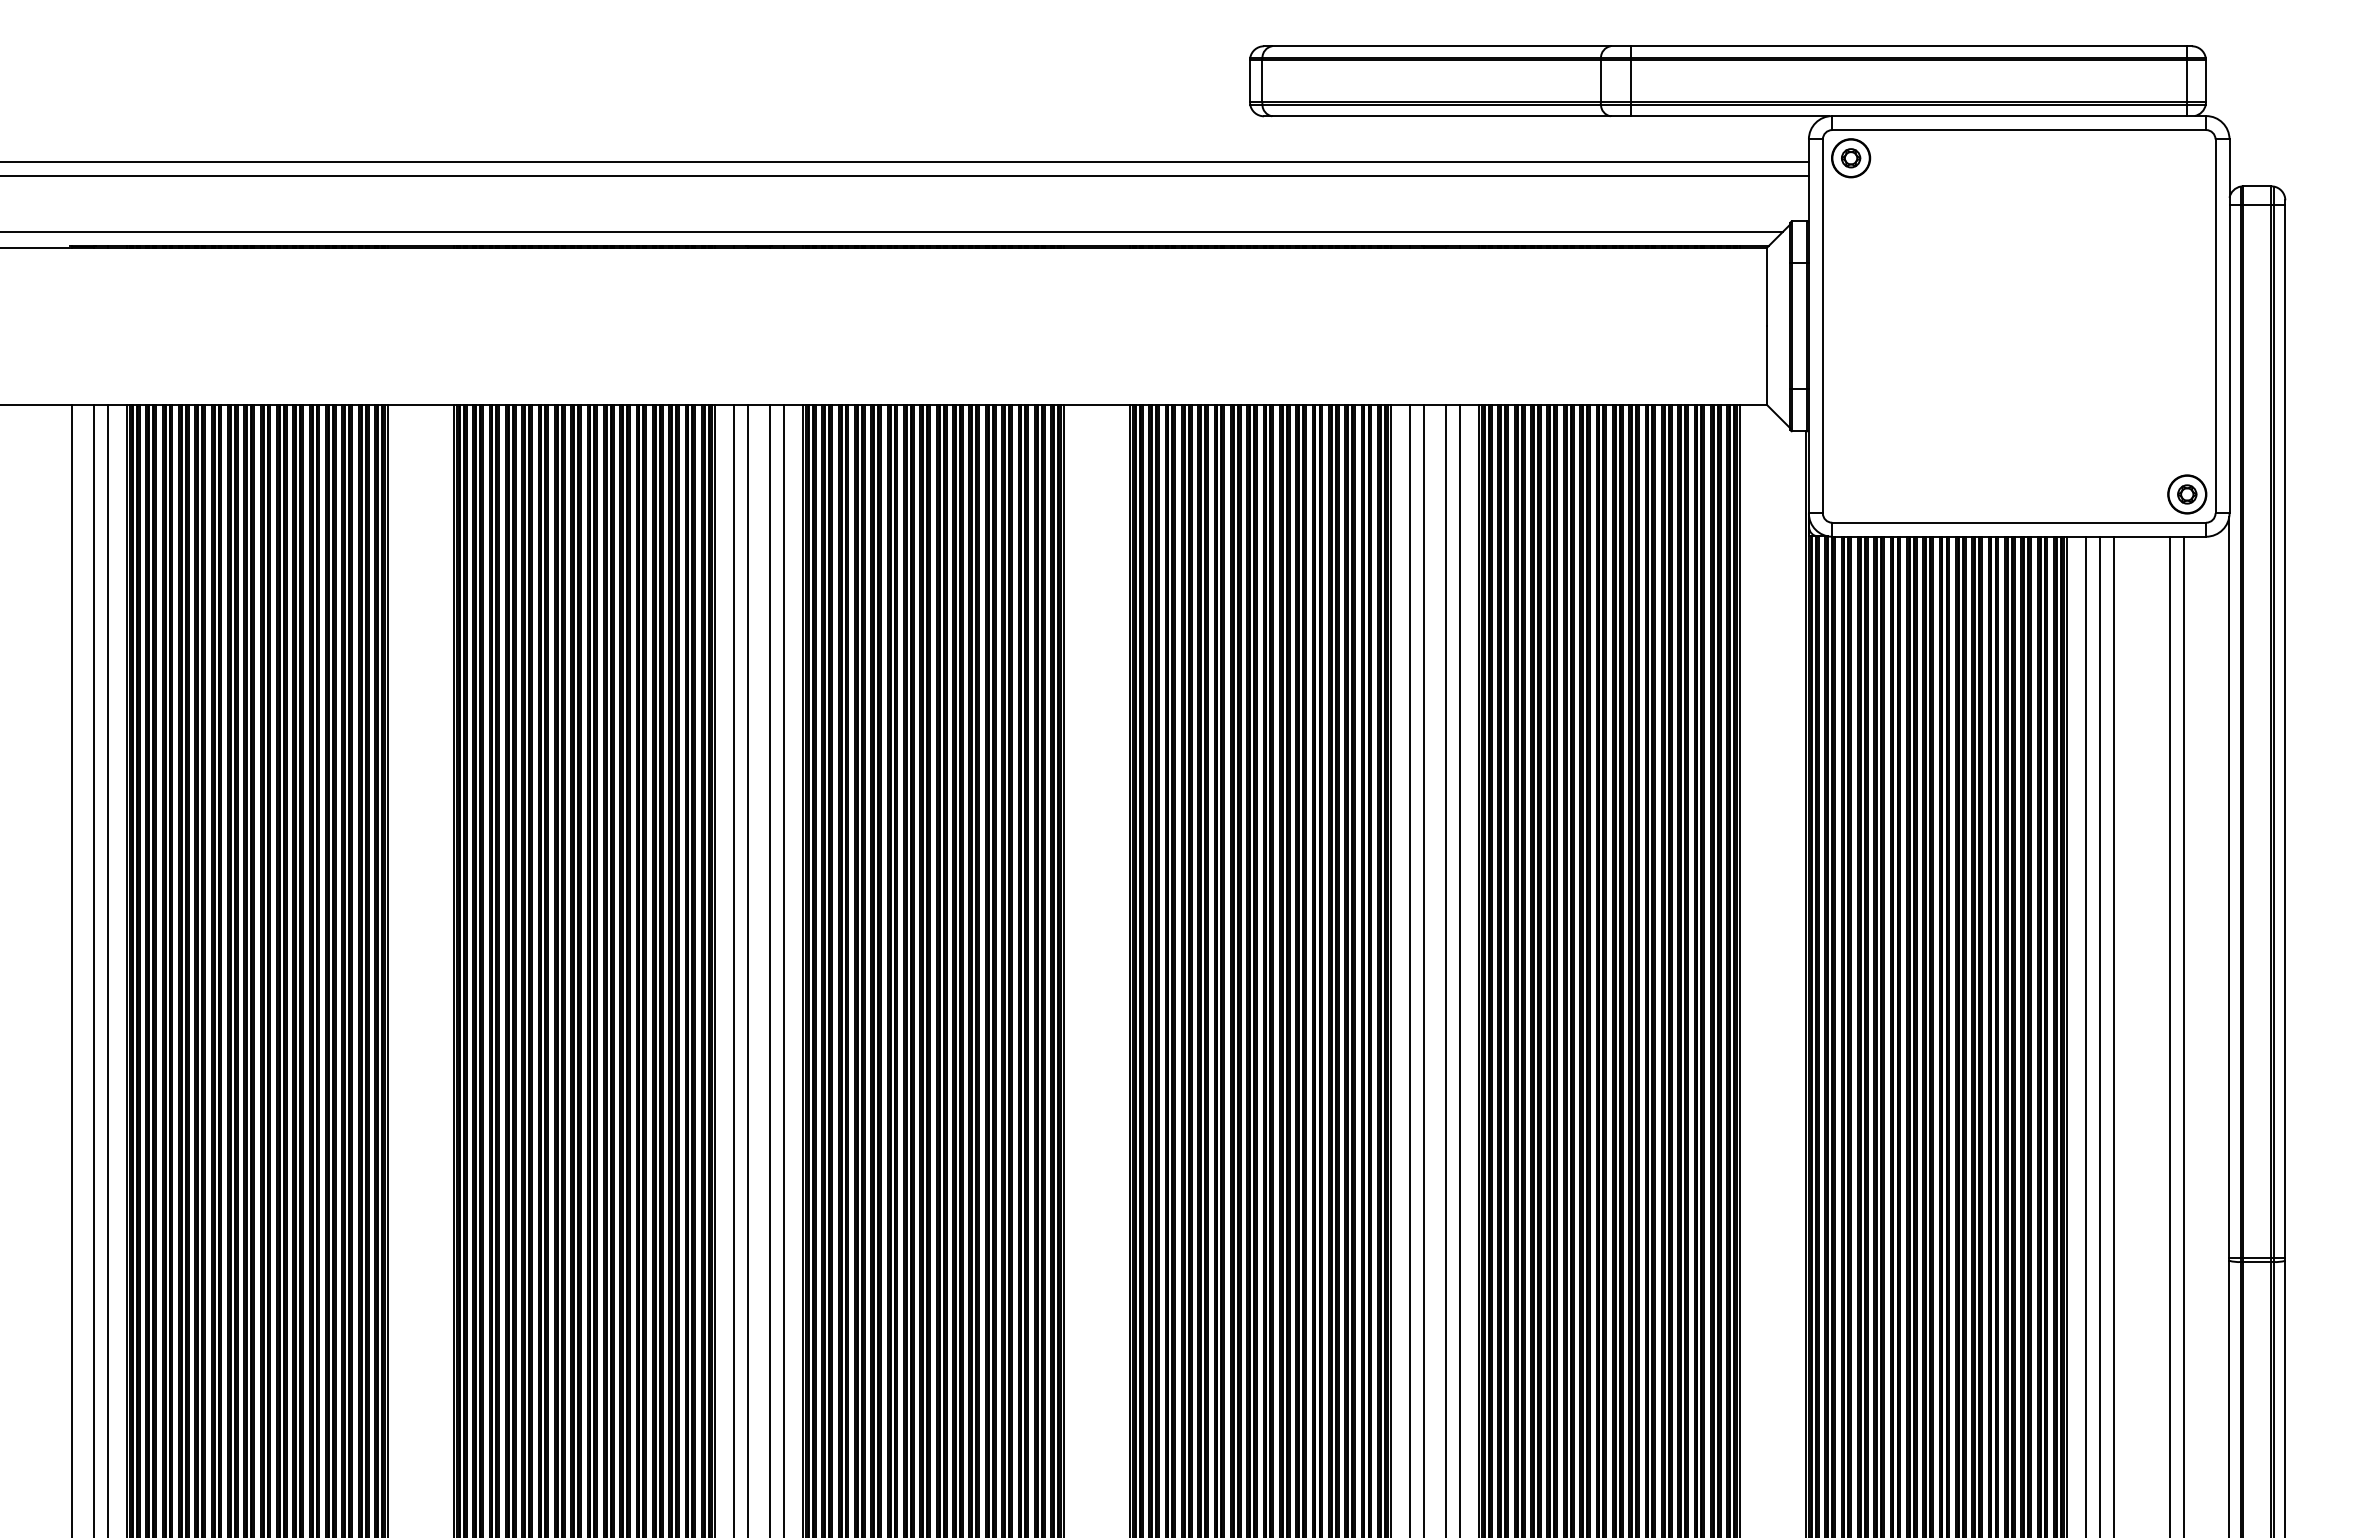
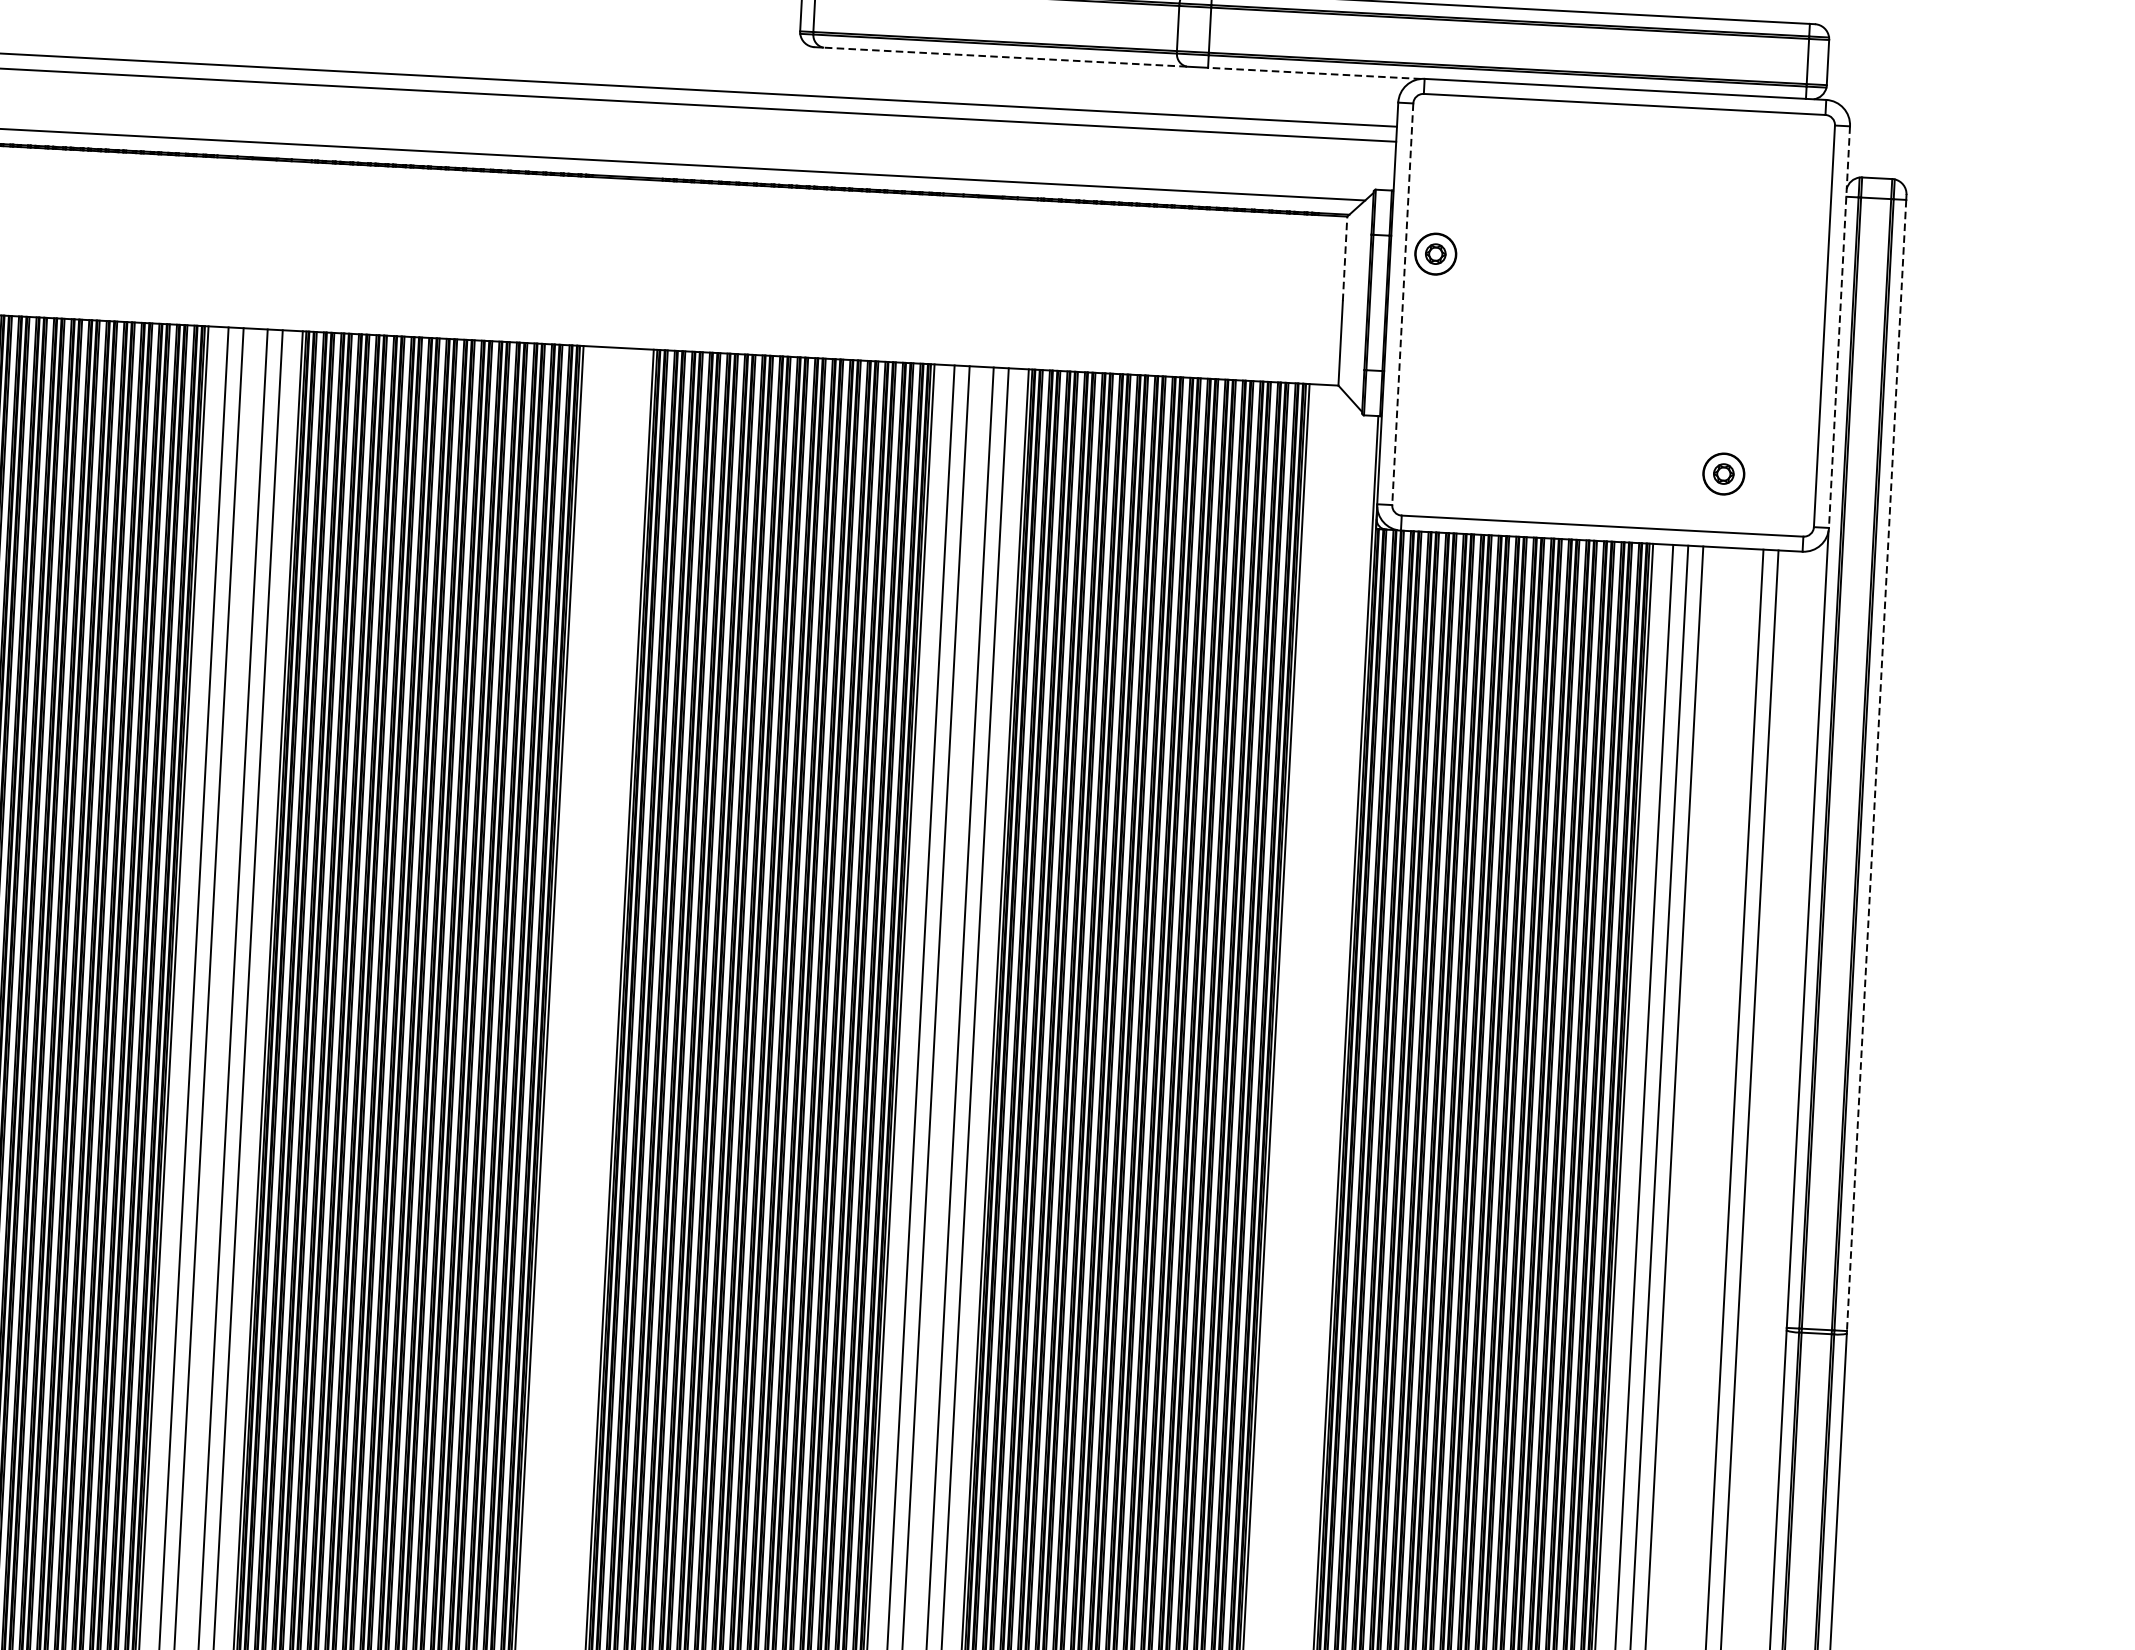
line: (1440, 116) -> (1003, 57), solid -> dashed
line: (1729, 116) -> (1314, 73), solid -> dashed
part: (1851, 158) -> (1436, 254), moved
line: (1767, 286) -> (1345, 258), solid -> dashed
line: (1822, 326) -> (1402, 304), solid -> dashed
line: (2229, 326) -> (1839, 327), solid -> dashed
part: (2187, 494) -> (1724, 474), moved
line: (2285, 731) -> (1876, 765), solid -> dashed

